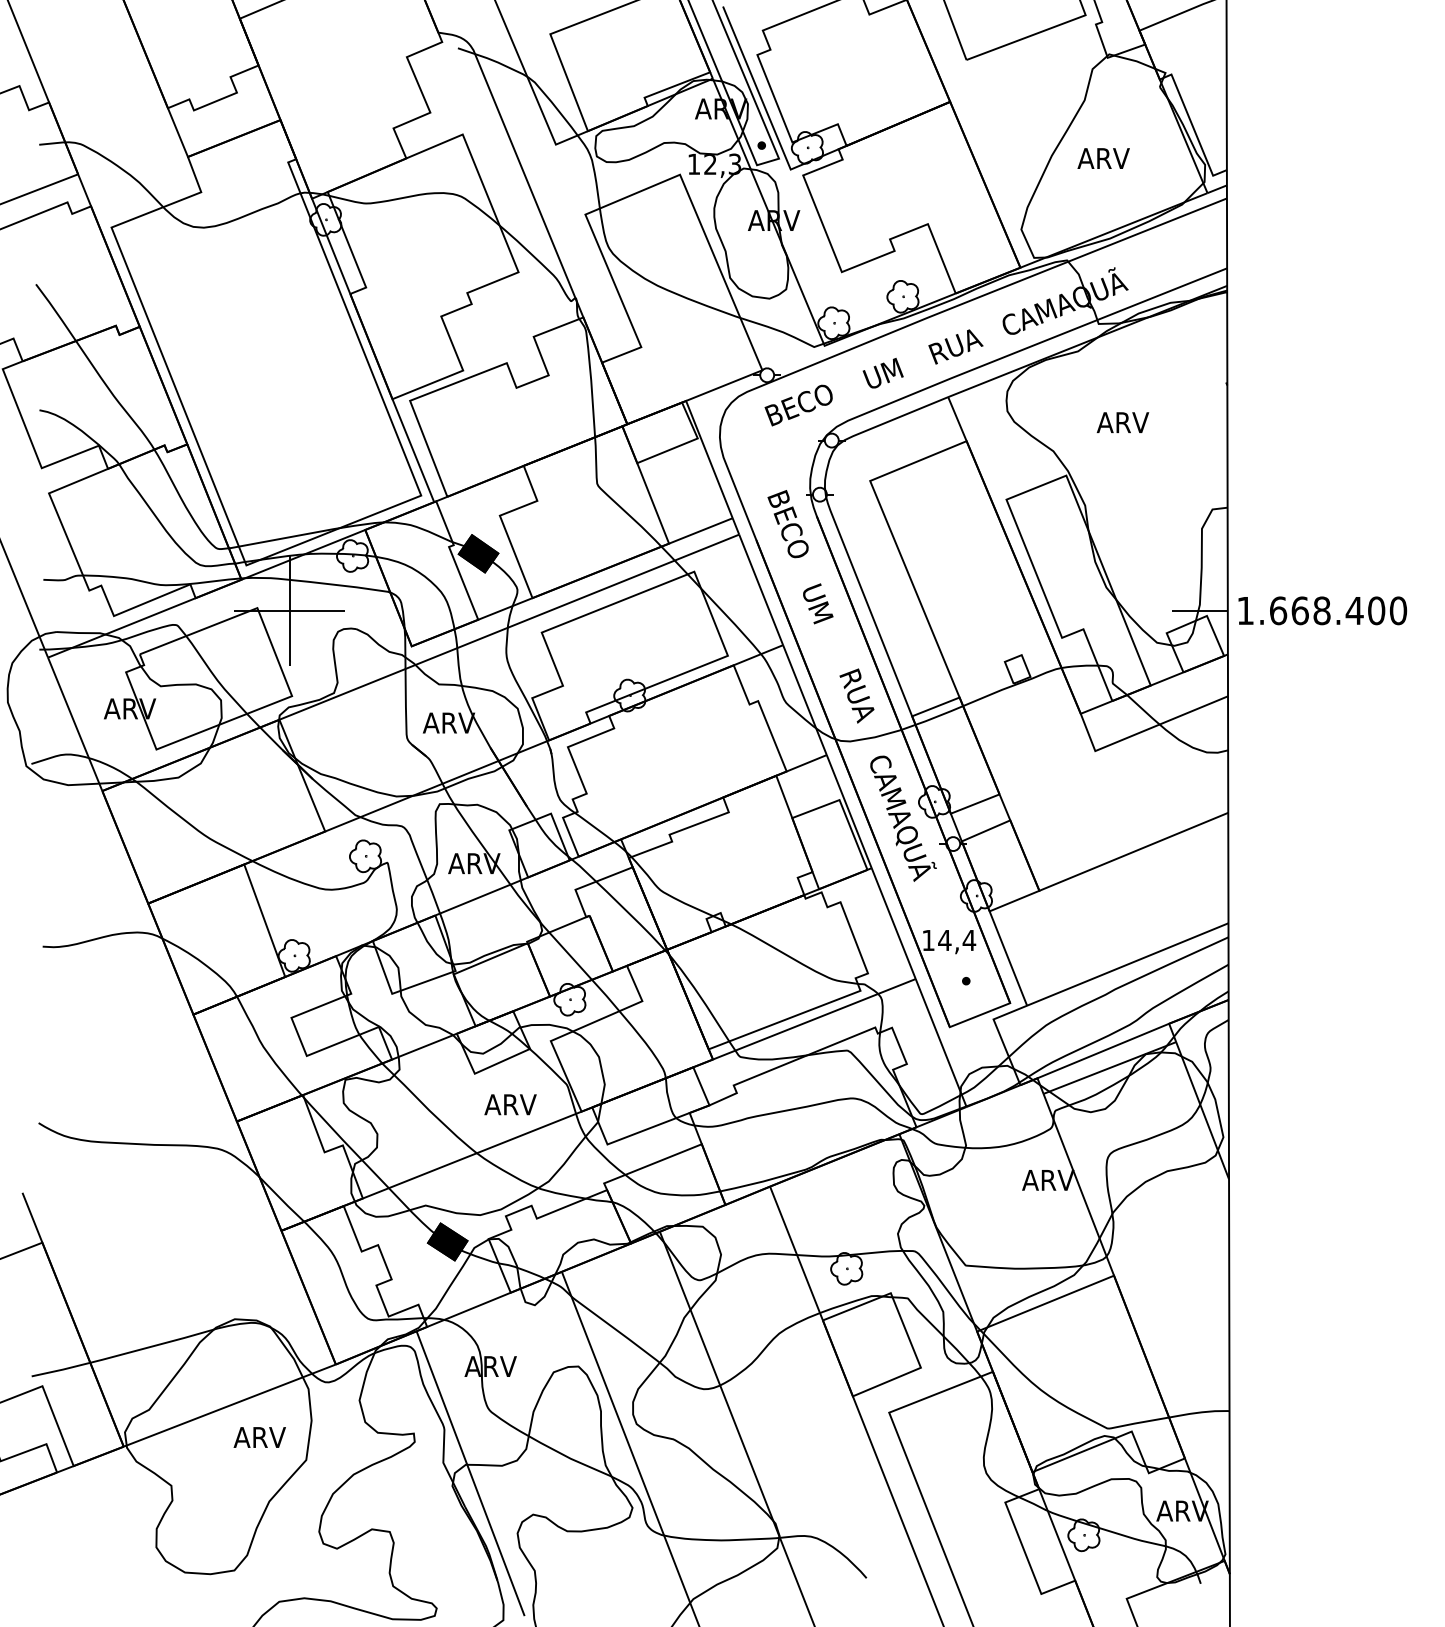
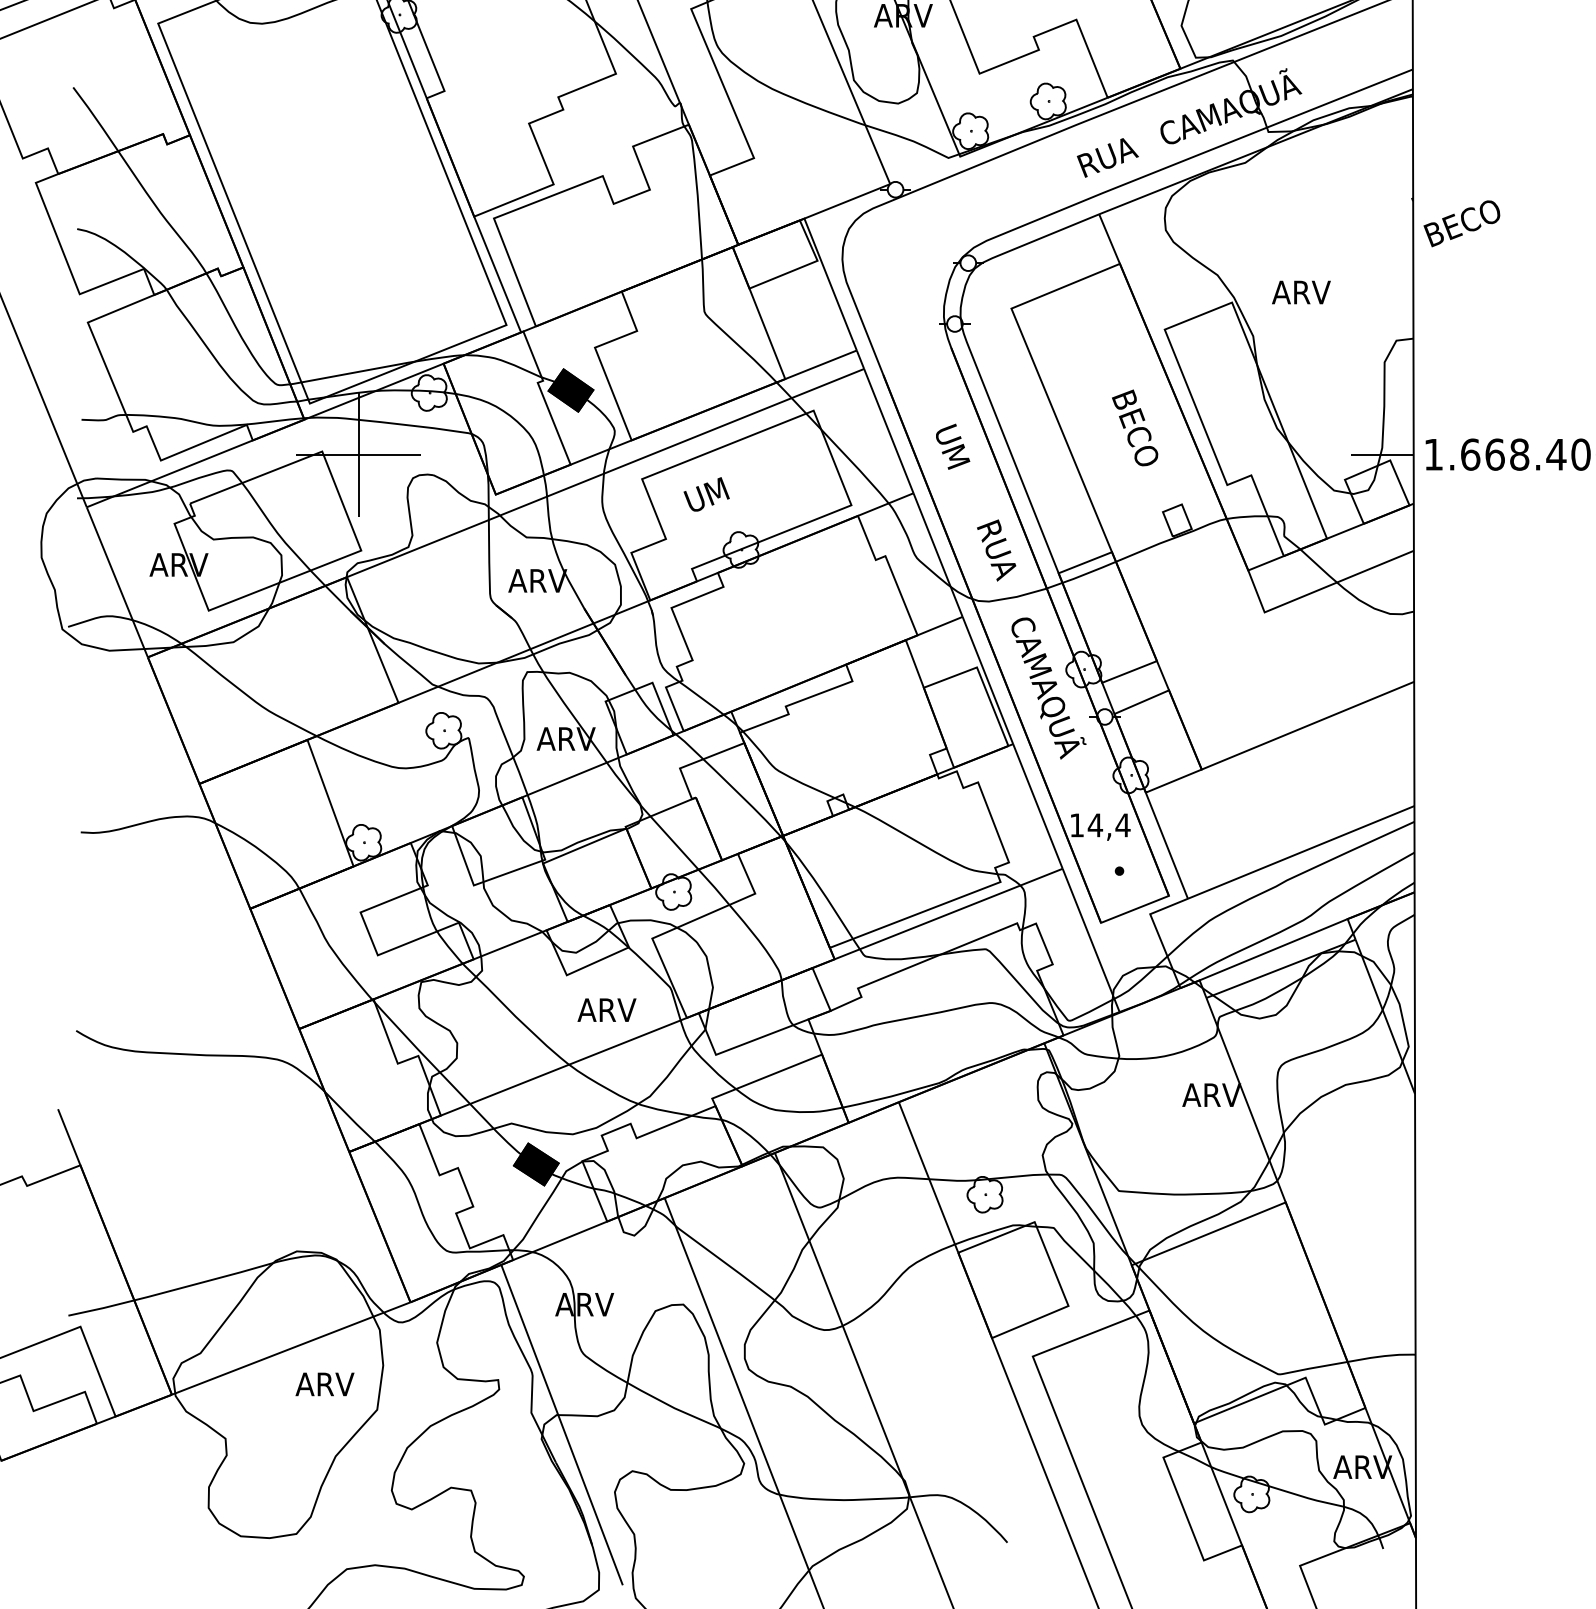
text: (882, 372) -> (705, 493), moved
text: (798, 405) -> (1461, 223), moved
text: (1122, 422) -> (1300, 292), moved
text: (787, 524) -> (1134, 428), moved

